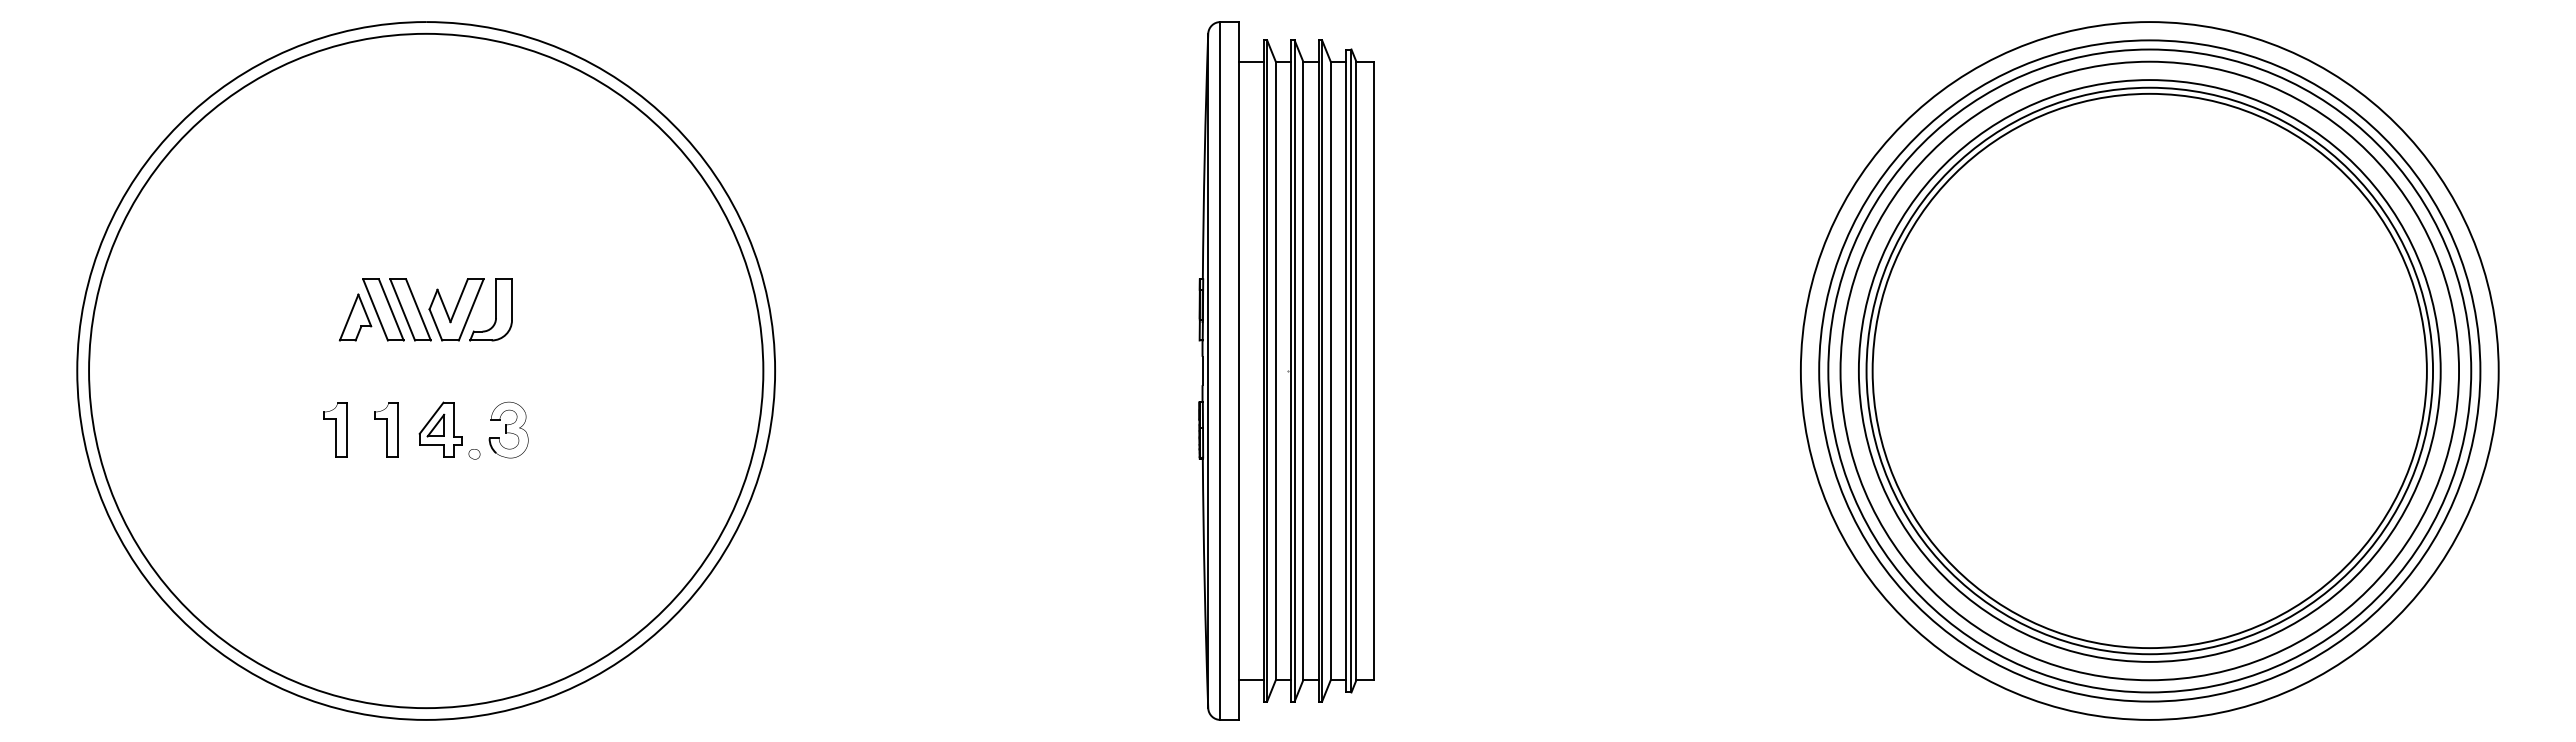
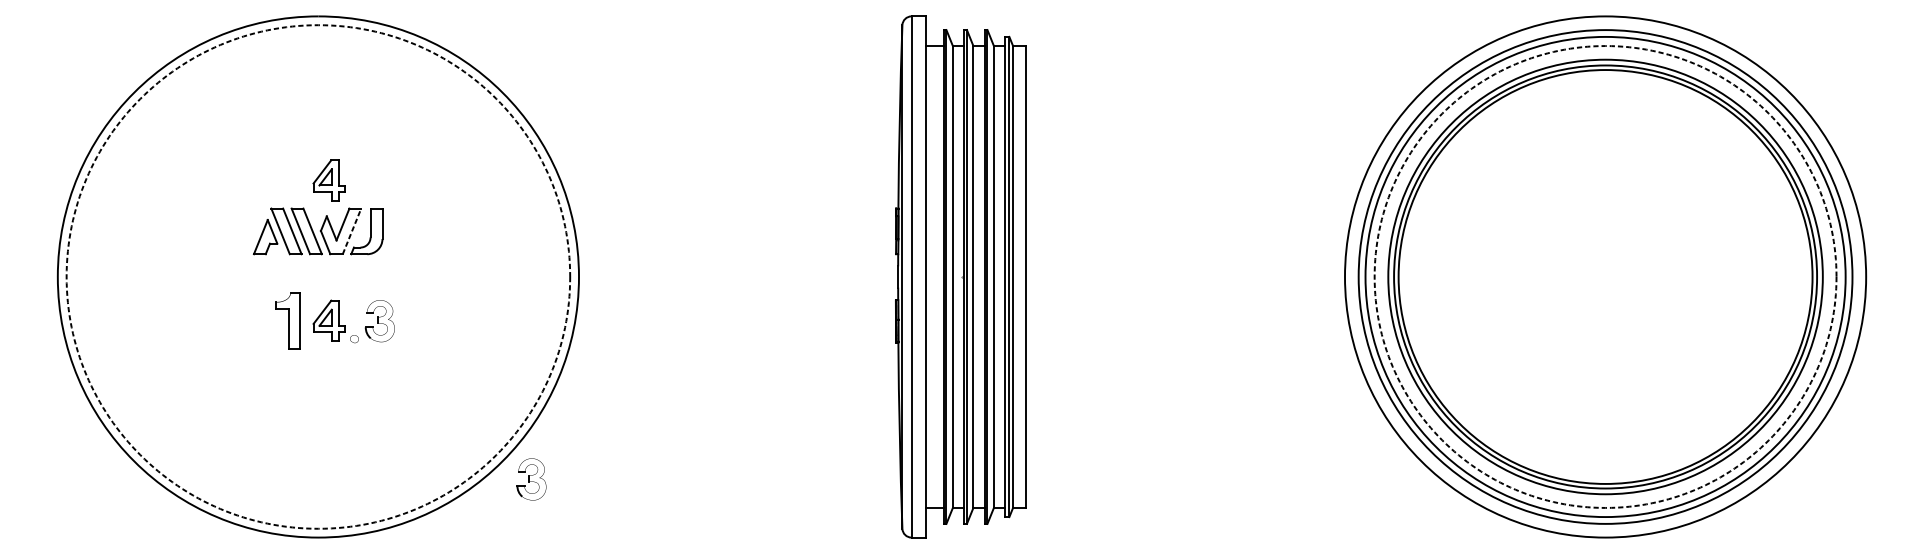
part: (440, 241) -> (329, 180), added
line: (471, 309) -> (352, 231), solid -> dashed
circle: (426, 370) -> (318, 276), solid -> dashed
circle: (2149, 370) -> (1605, 276), solid -> dashed
part: (335, 429) -> (250, 320), removed
part: (386, 429) -> (288, 320), size x1.4
part: (711, 641) -> (531, 479), added

